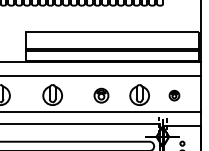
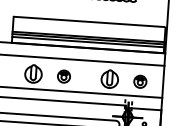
line: (111, 54) -> (87, 41), added
part: (101, 95) -> (64, 76), moved
part: (174, 95) -> (140, 81), size x1.43

